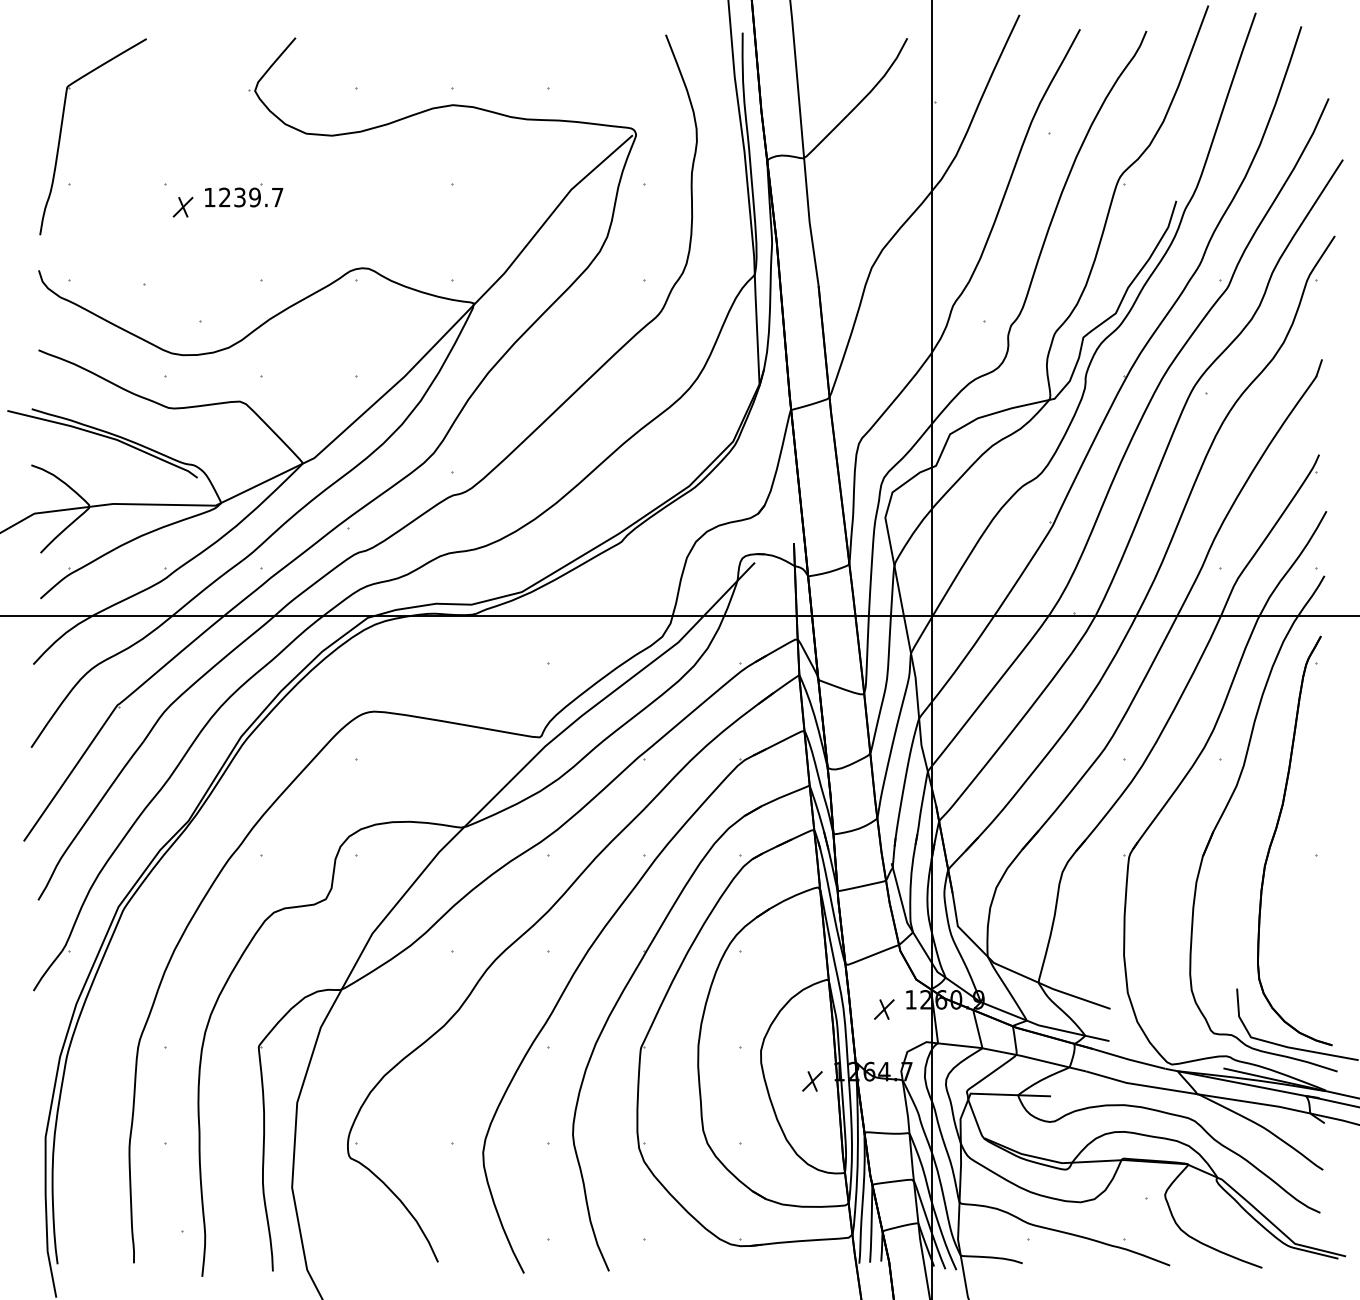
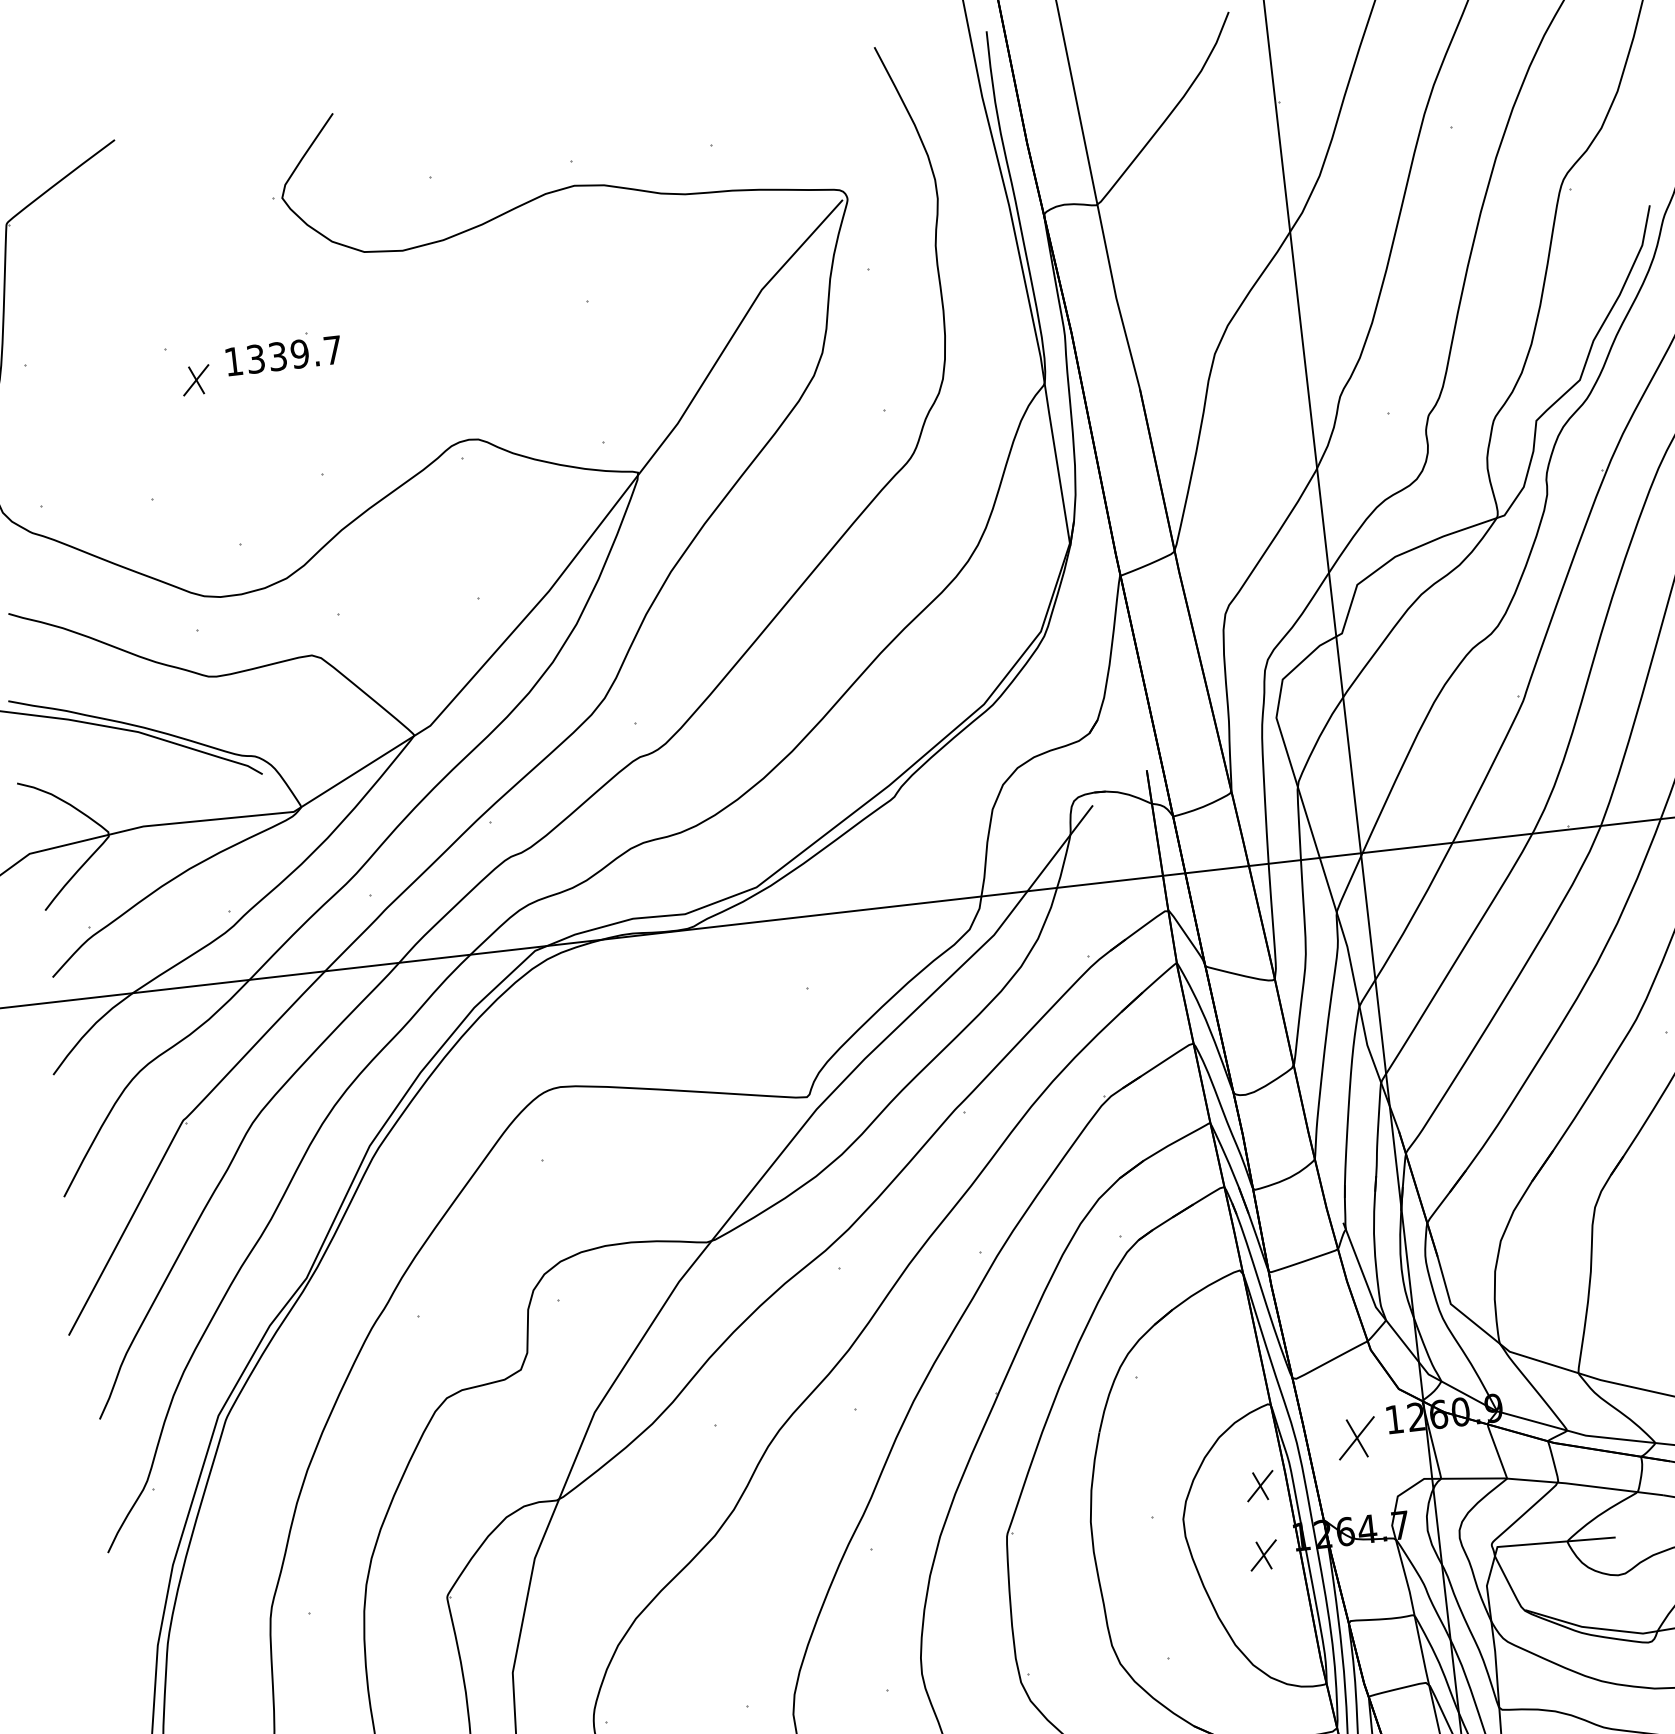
text: (224, 197) -> (255, 359), 1239.7 -> 1339.7
part: (884, 1009) -> (1357, 1438), size x1.4
part: (815, 1034) -> (1260, 1486), added

